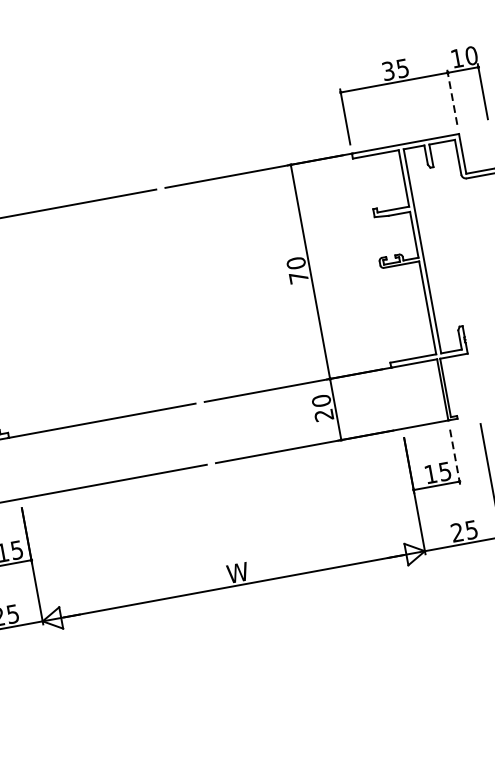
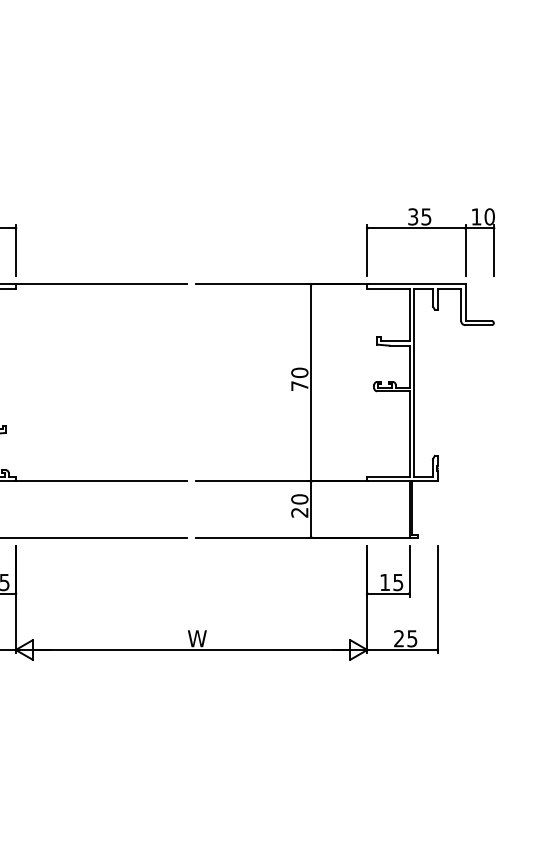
line: (451, 97) -> (465, 250), dashed -> solid
line: (455, 457) -> (409, 571), dashed -> solid

